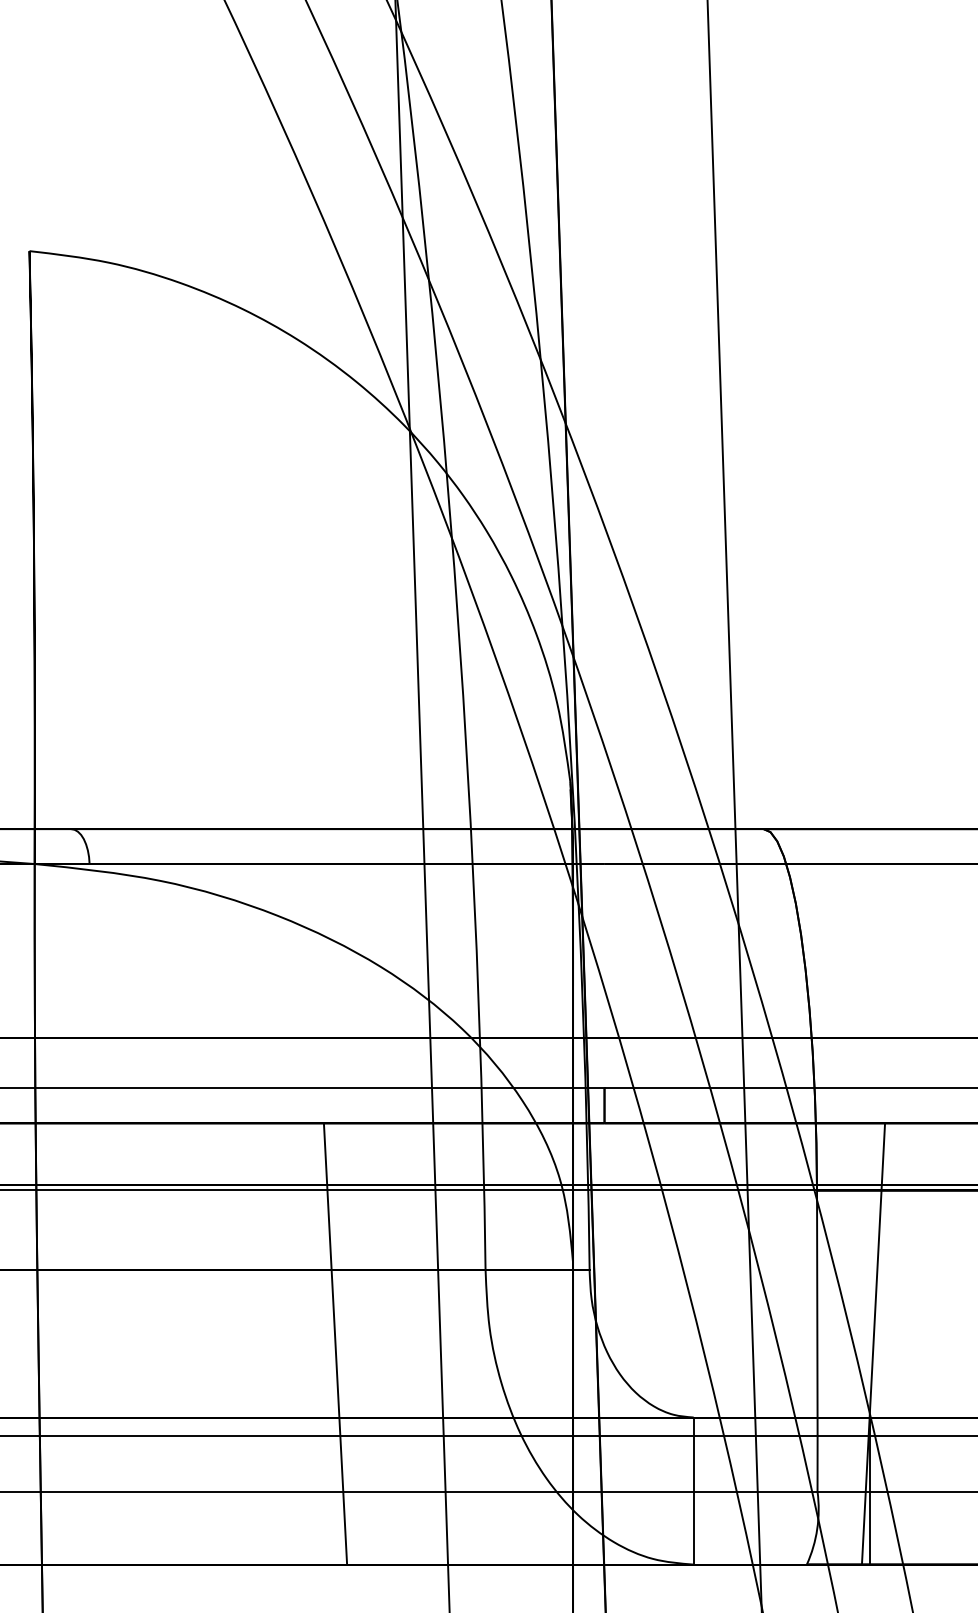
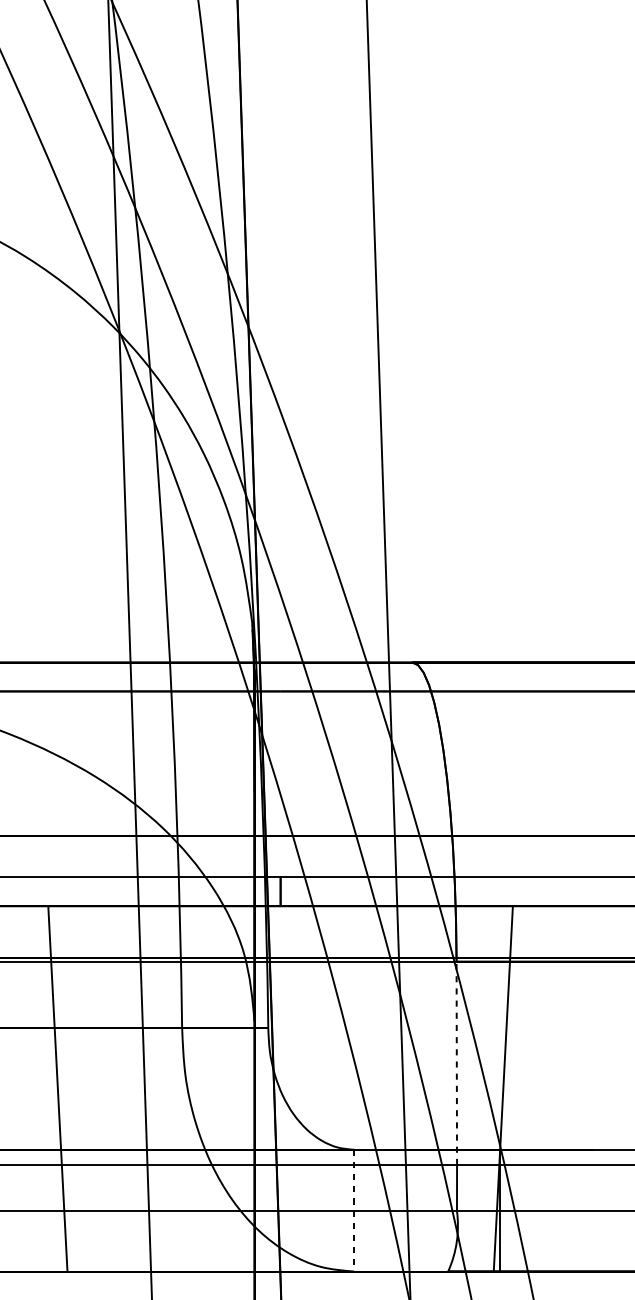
line: (817, 1313) -> (456, 1063), solid -> dashed
line: (693, 1491) -> (354, 1211), solid -> dashed

